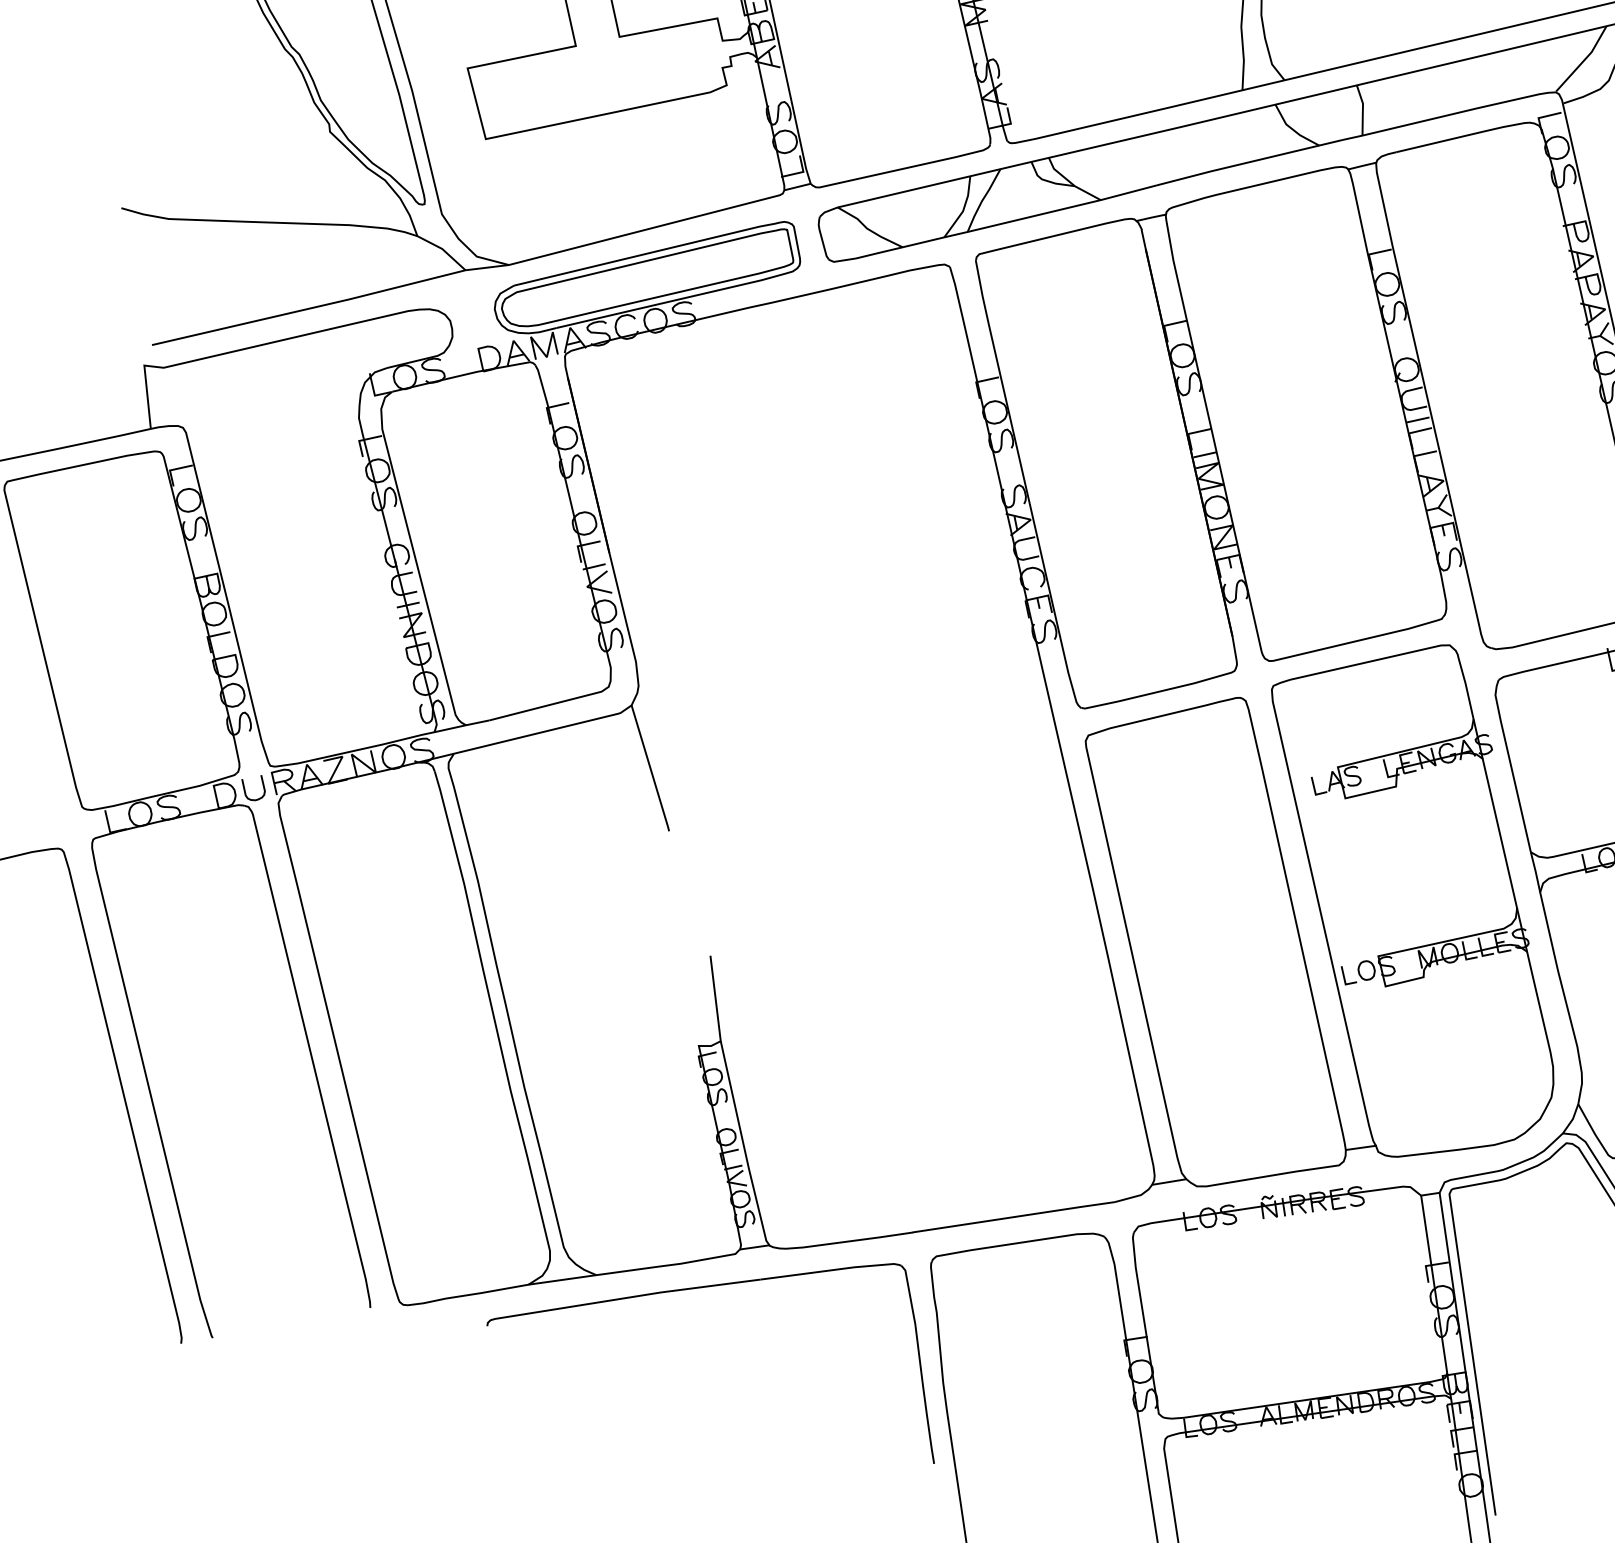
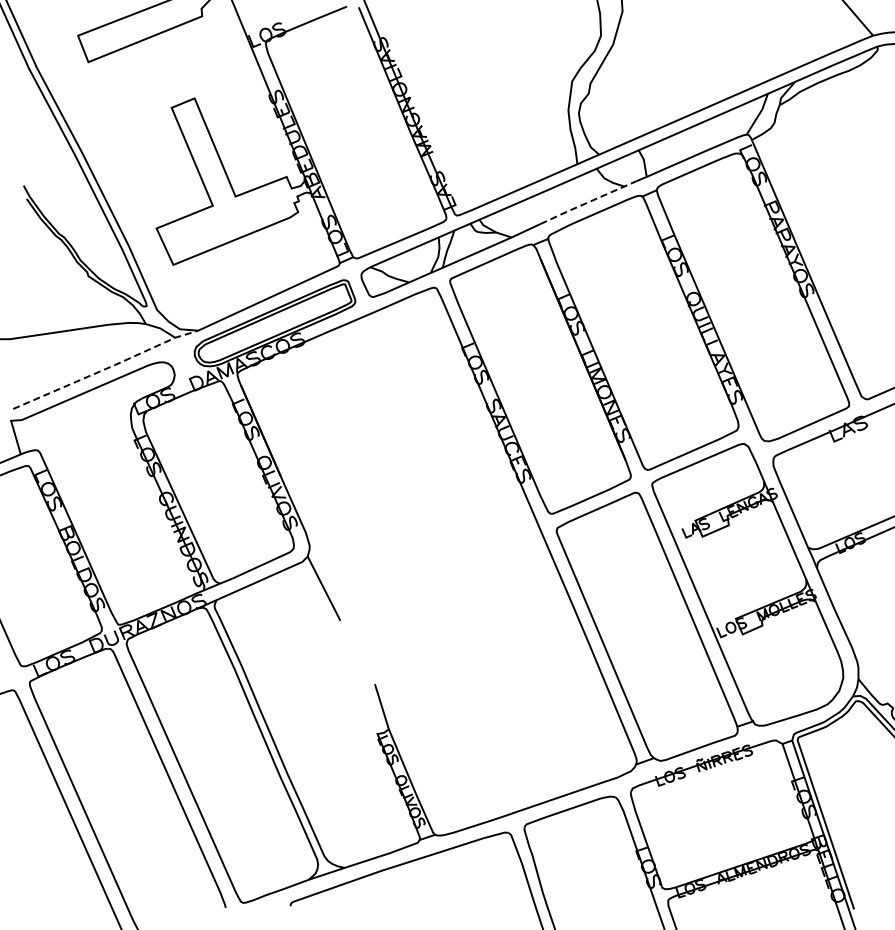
line: (1249, 162) -> (588, 202), solid -> dashed
line: (332, 302) -> (106, 368), solid -> dashed

